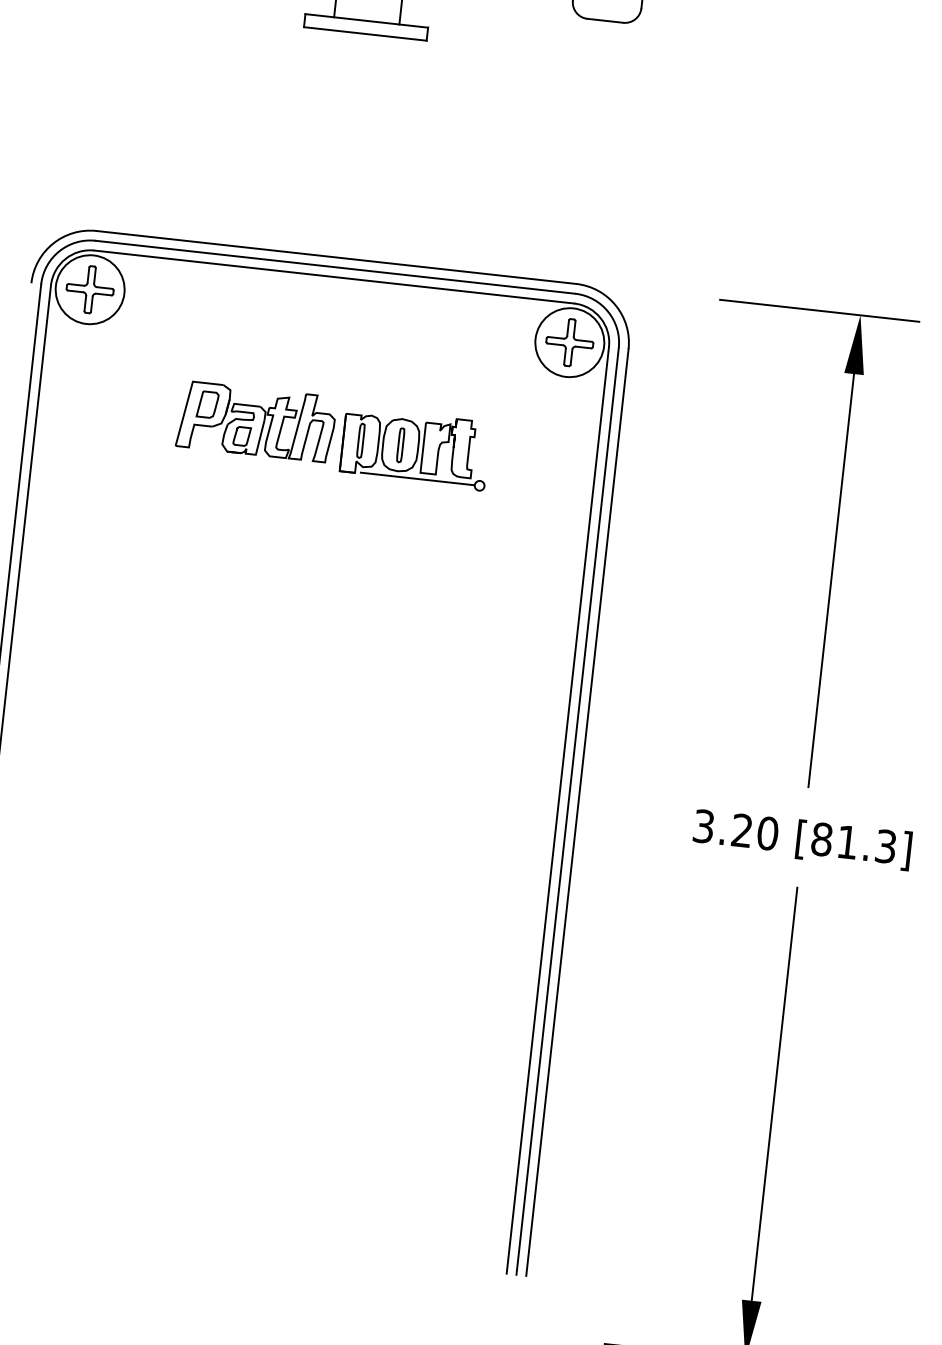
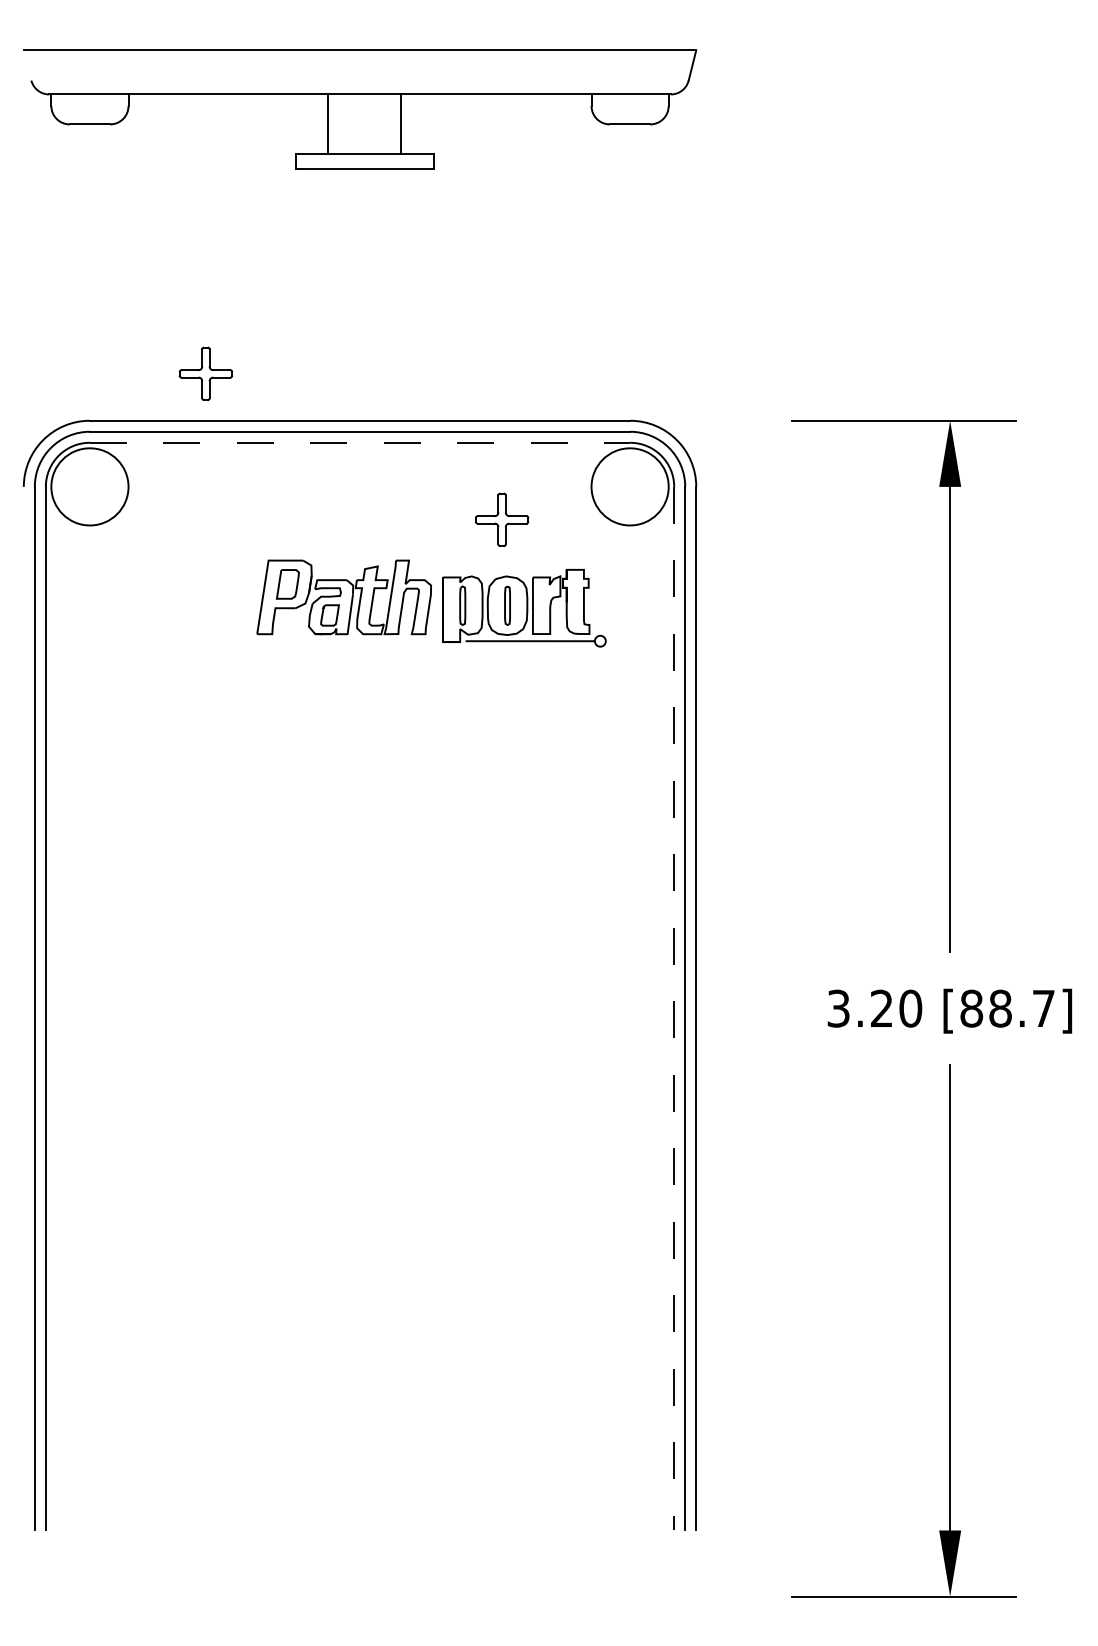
line: (334, 276) -> (360, 442), solid -> dashed
part: (89, 289) -> (205, 373), moved
part: (570, 342) -> (502, 519), moved
part: (333, 435) -> (431, 603), moved
line: (558, 810) -> (674, 1008), solid -> dashed
text: (866, 844) -> (1021, 1008), [81.3] -> [88.7]

